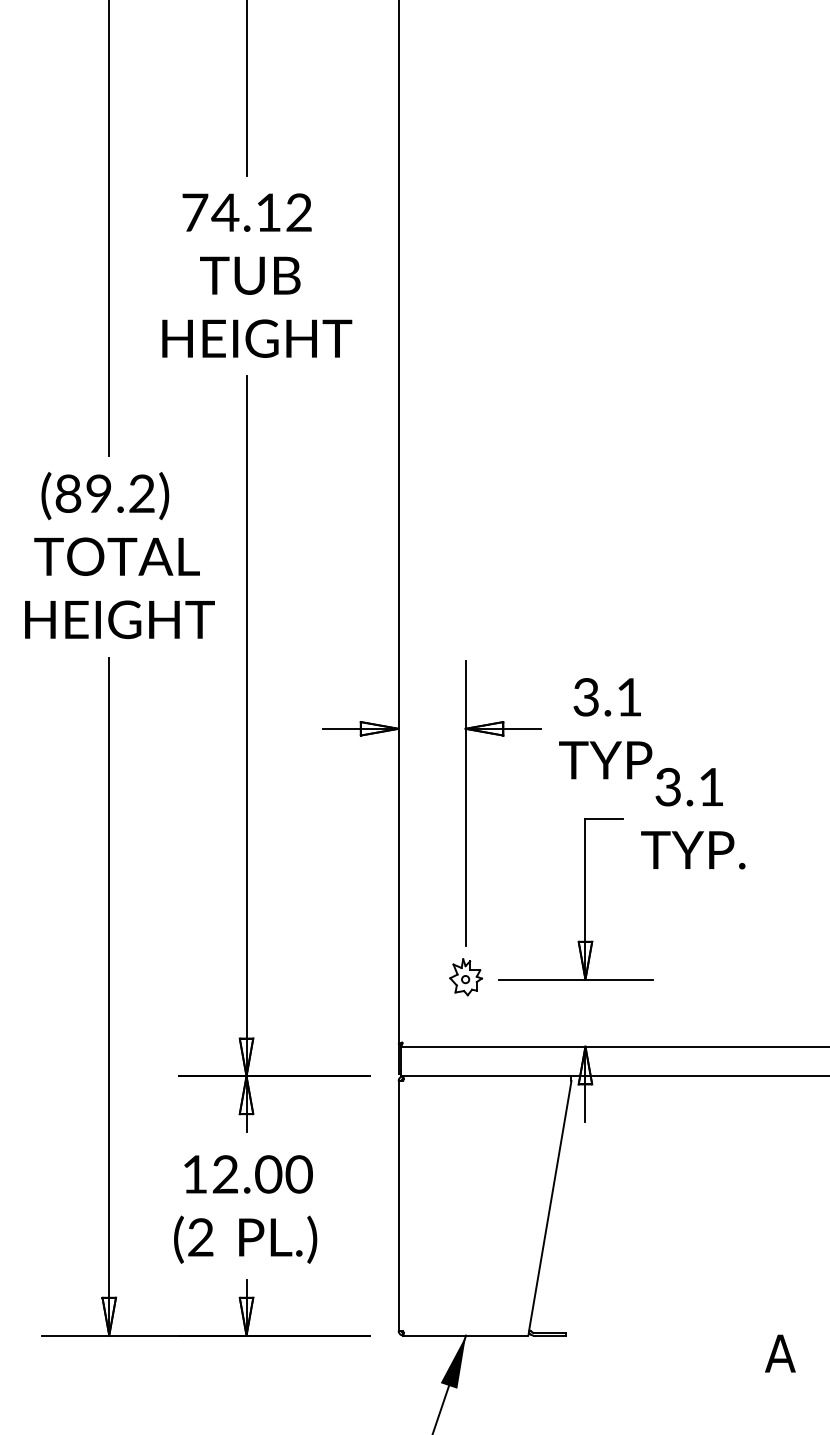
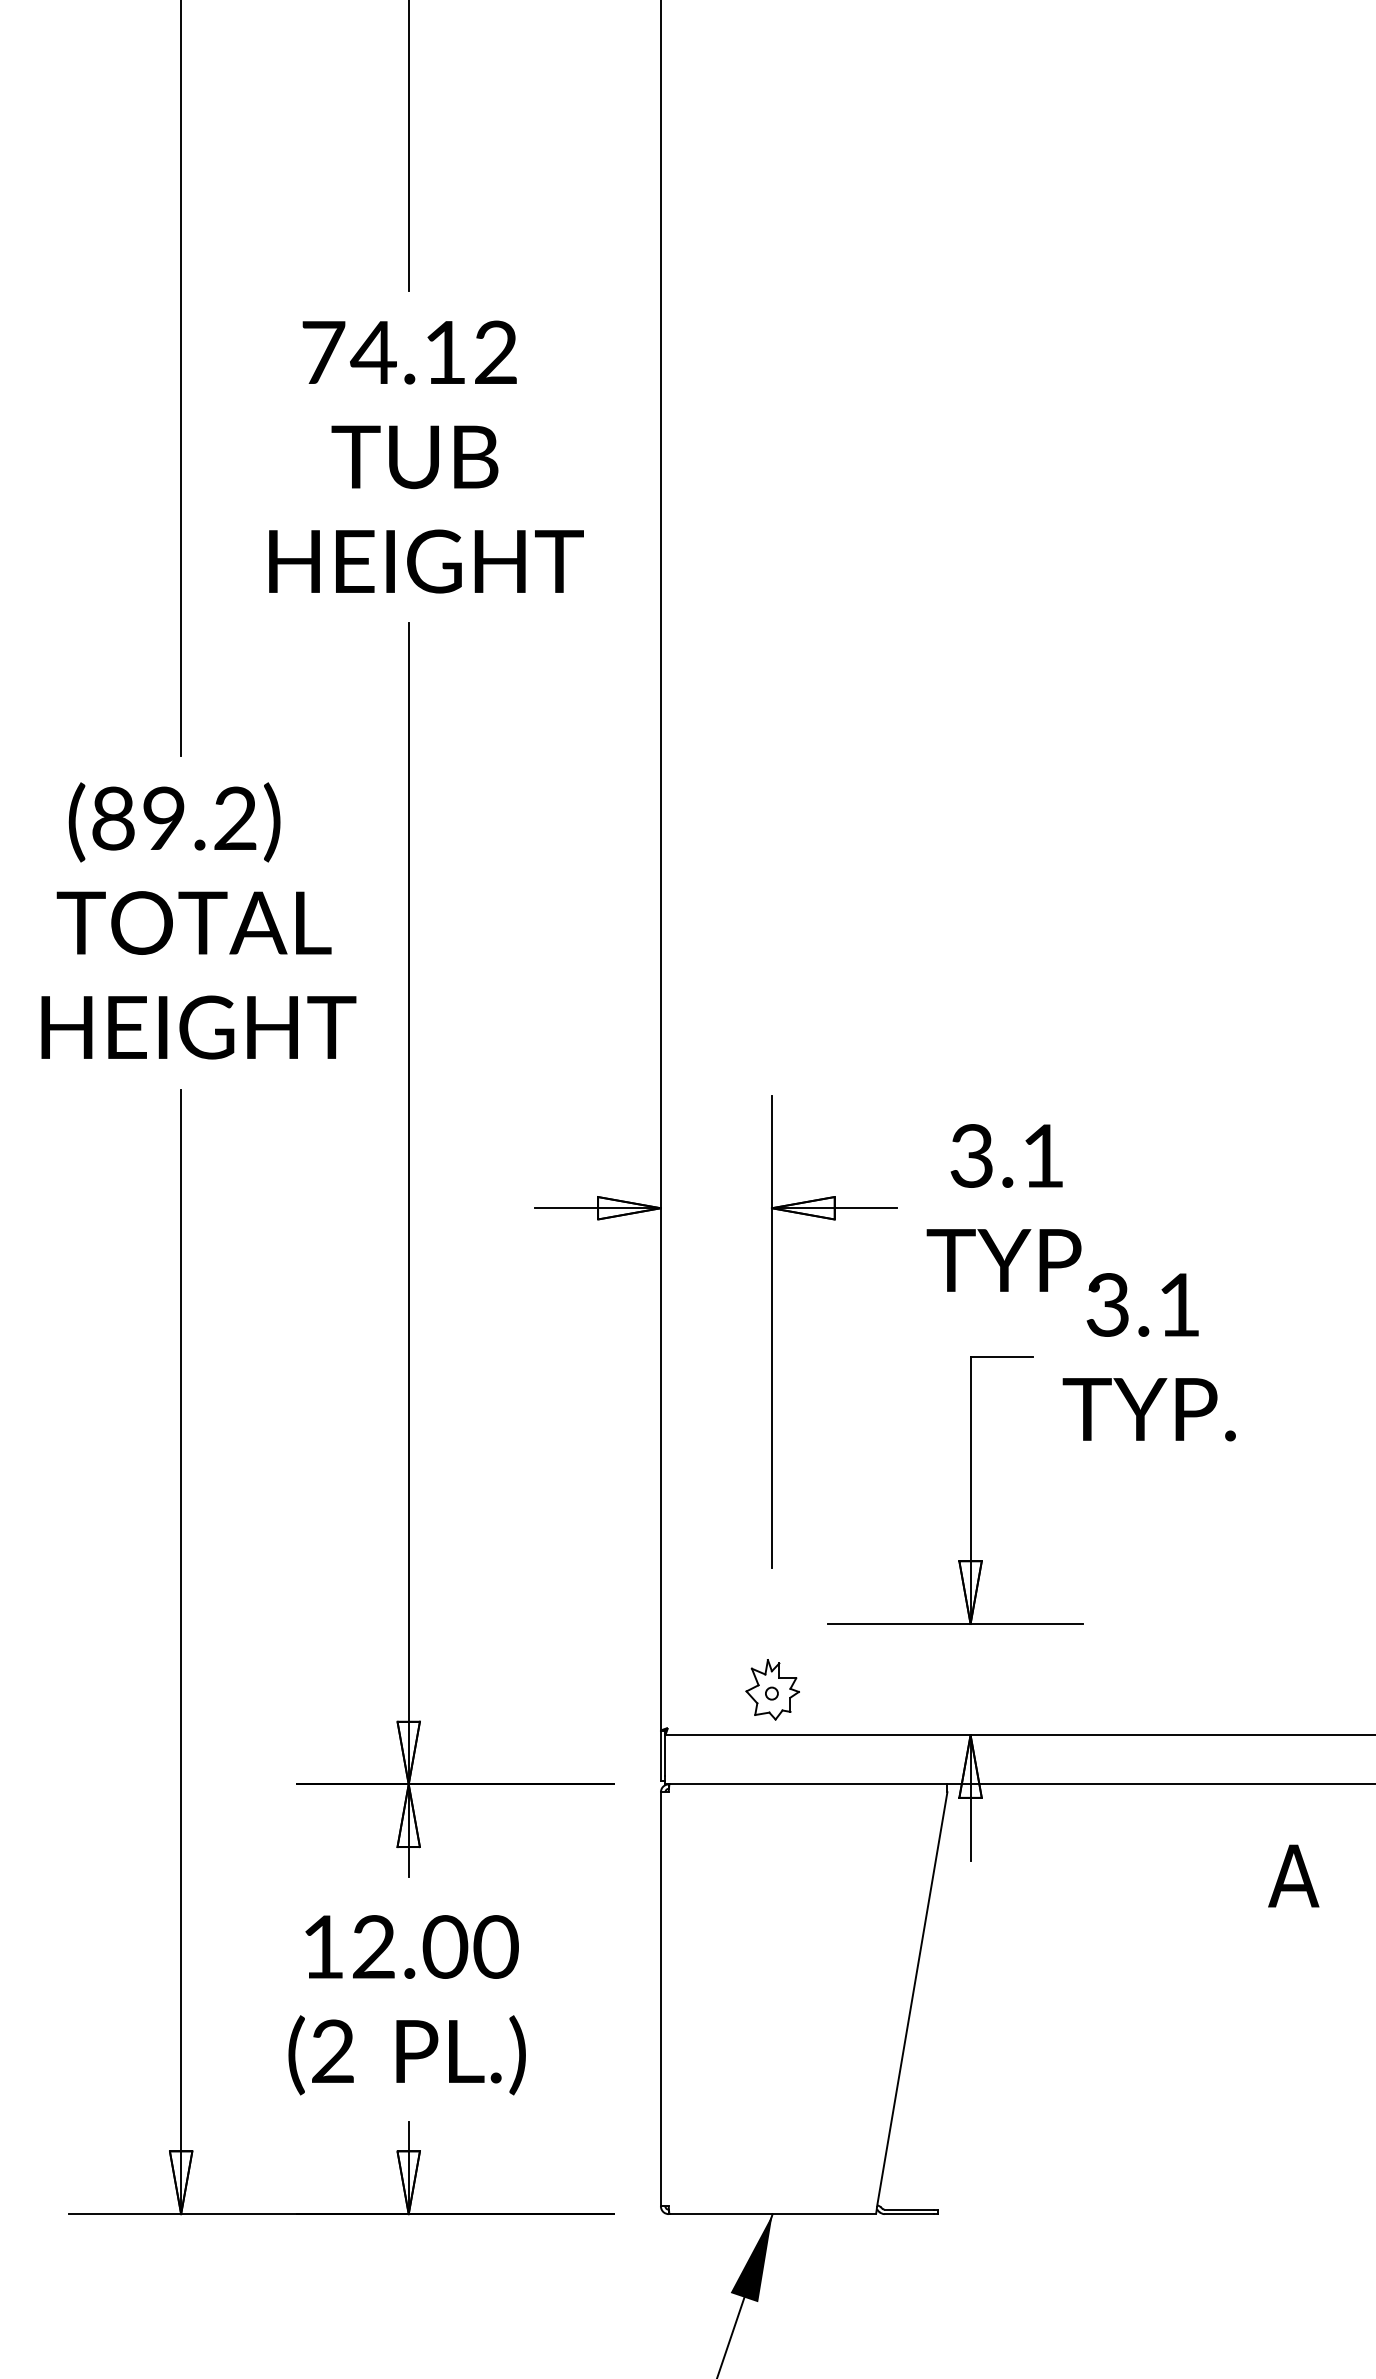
part: (465, 977) -> (771, 1690), moved
text: (780, 1353) -> (1293, 1875), moved

